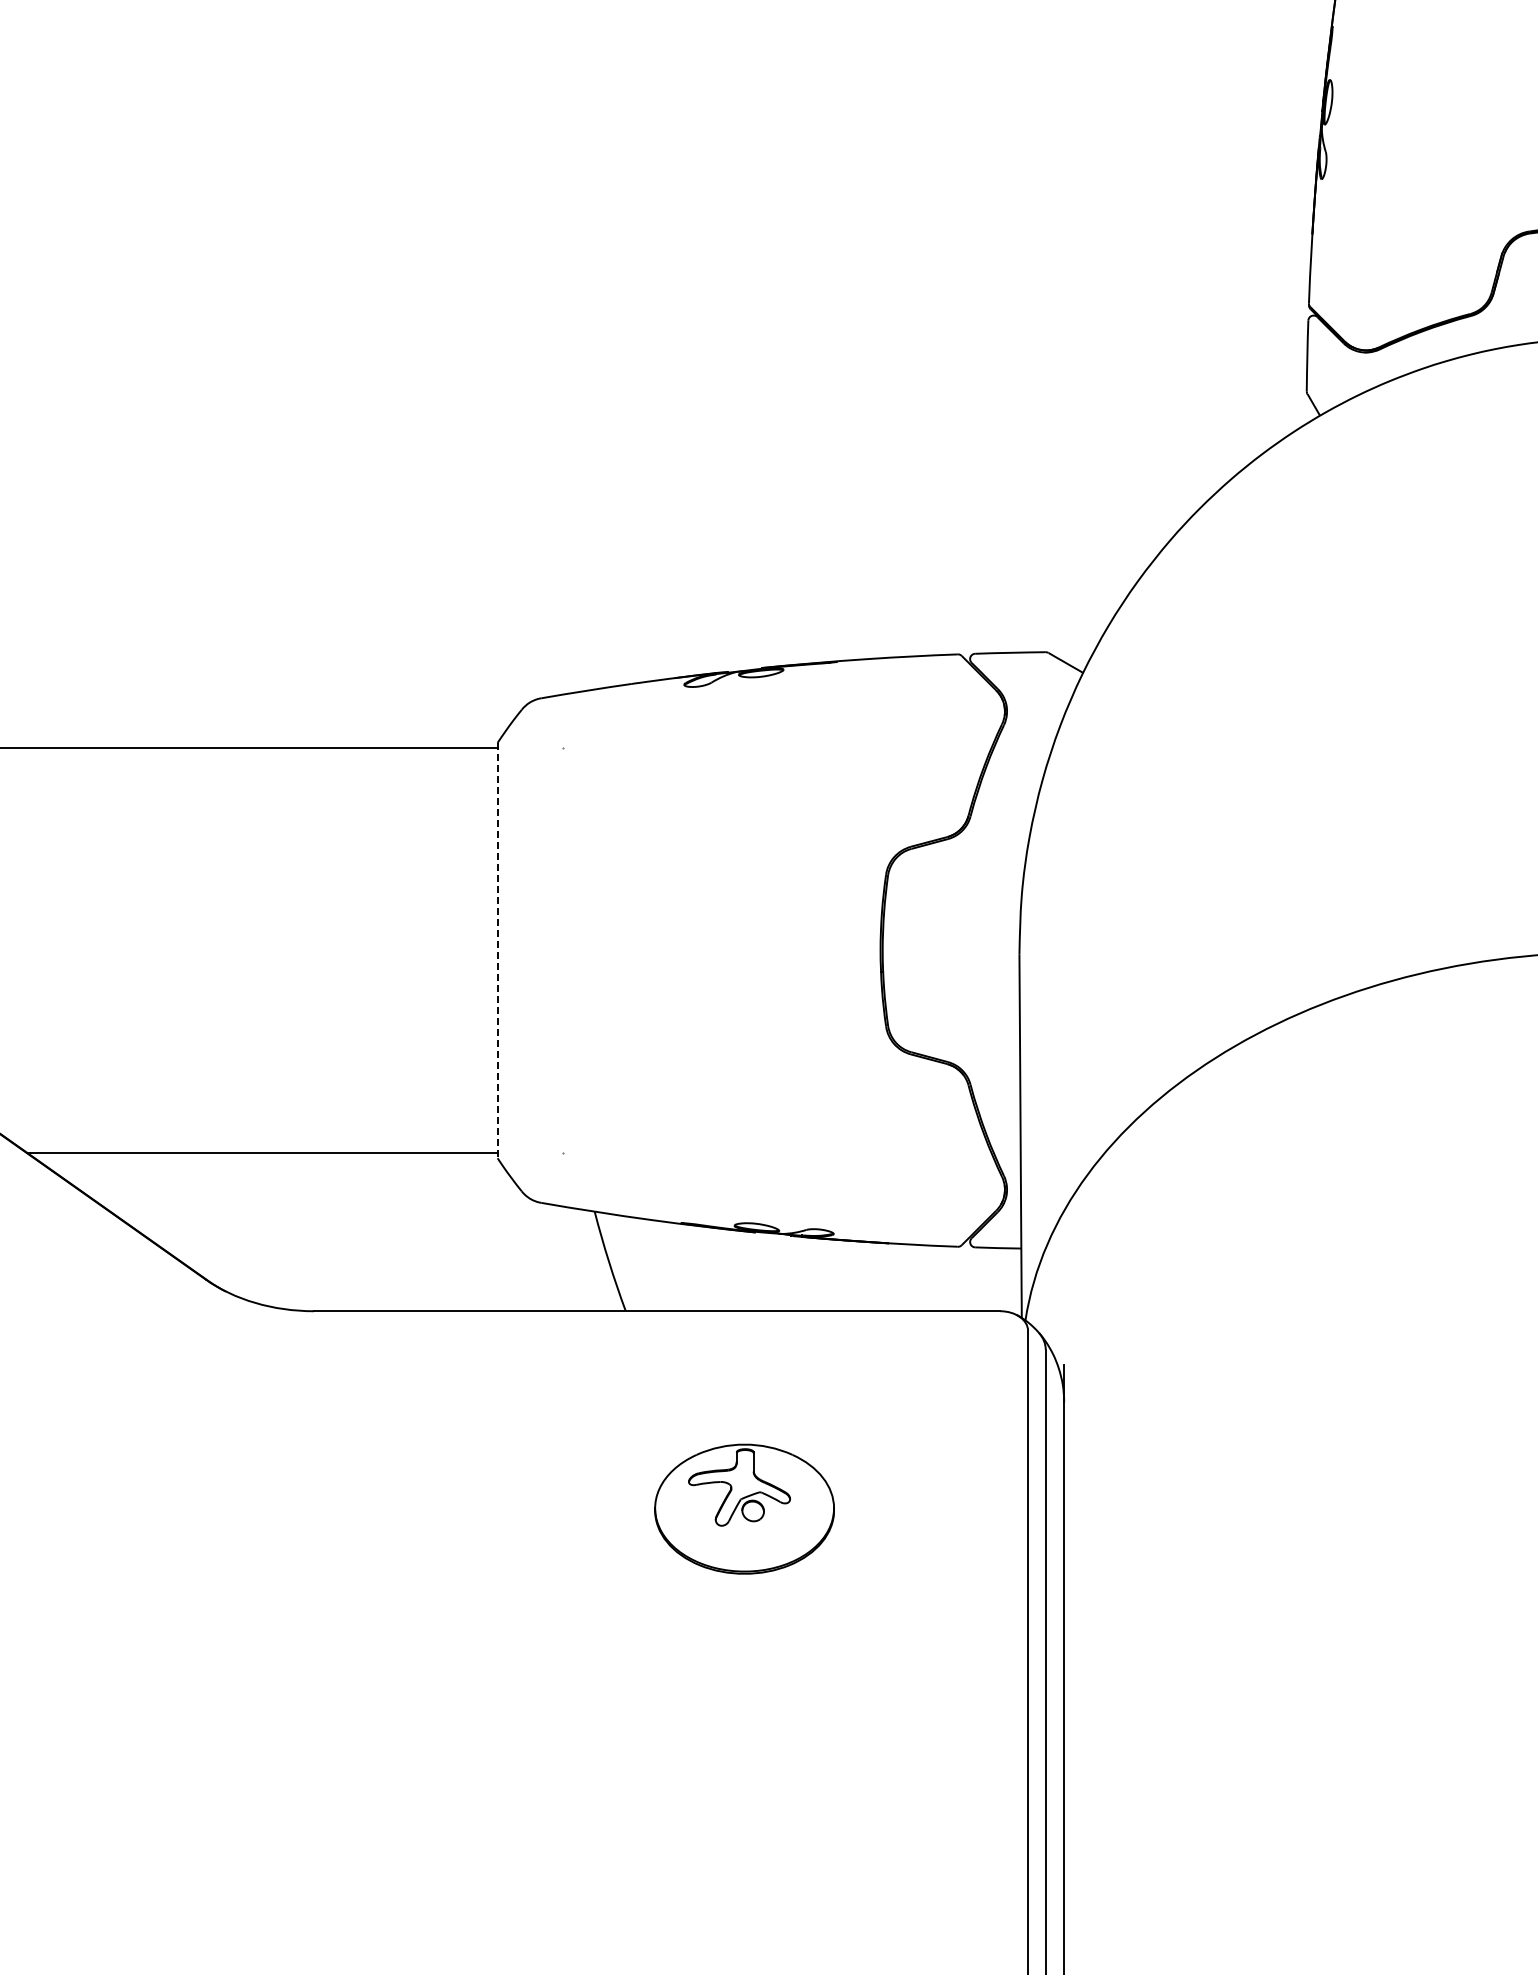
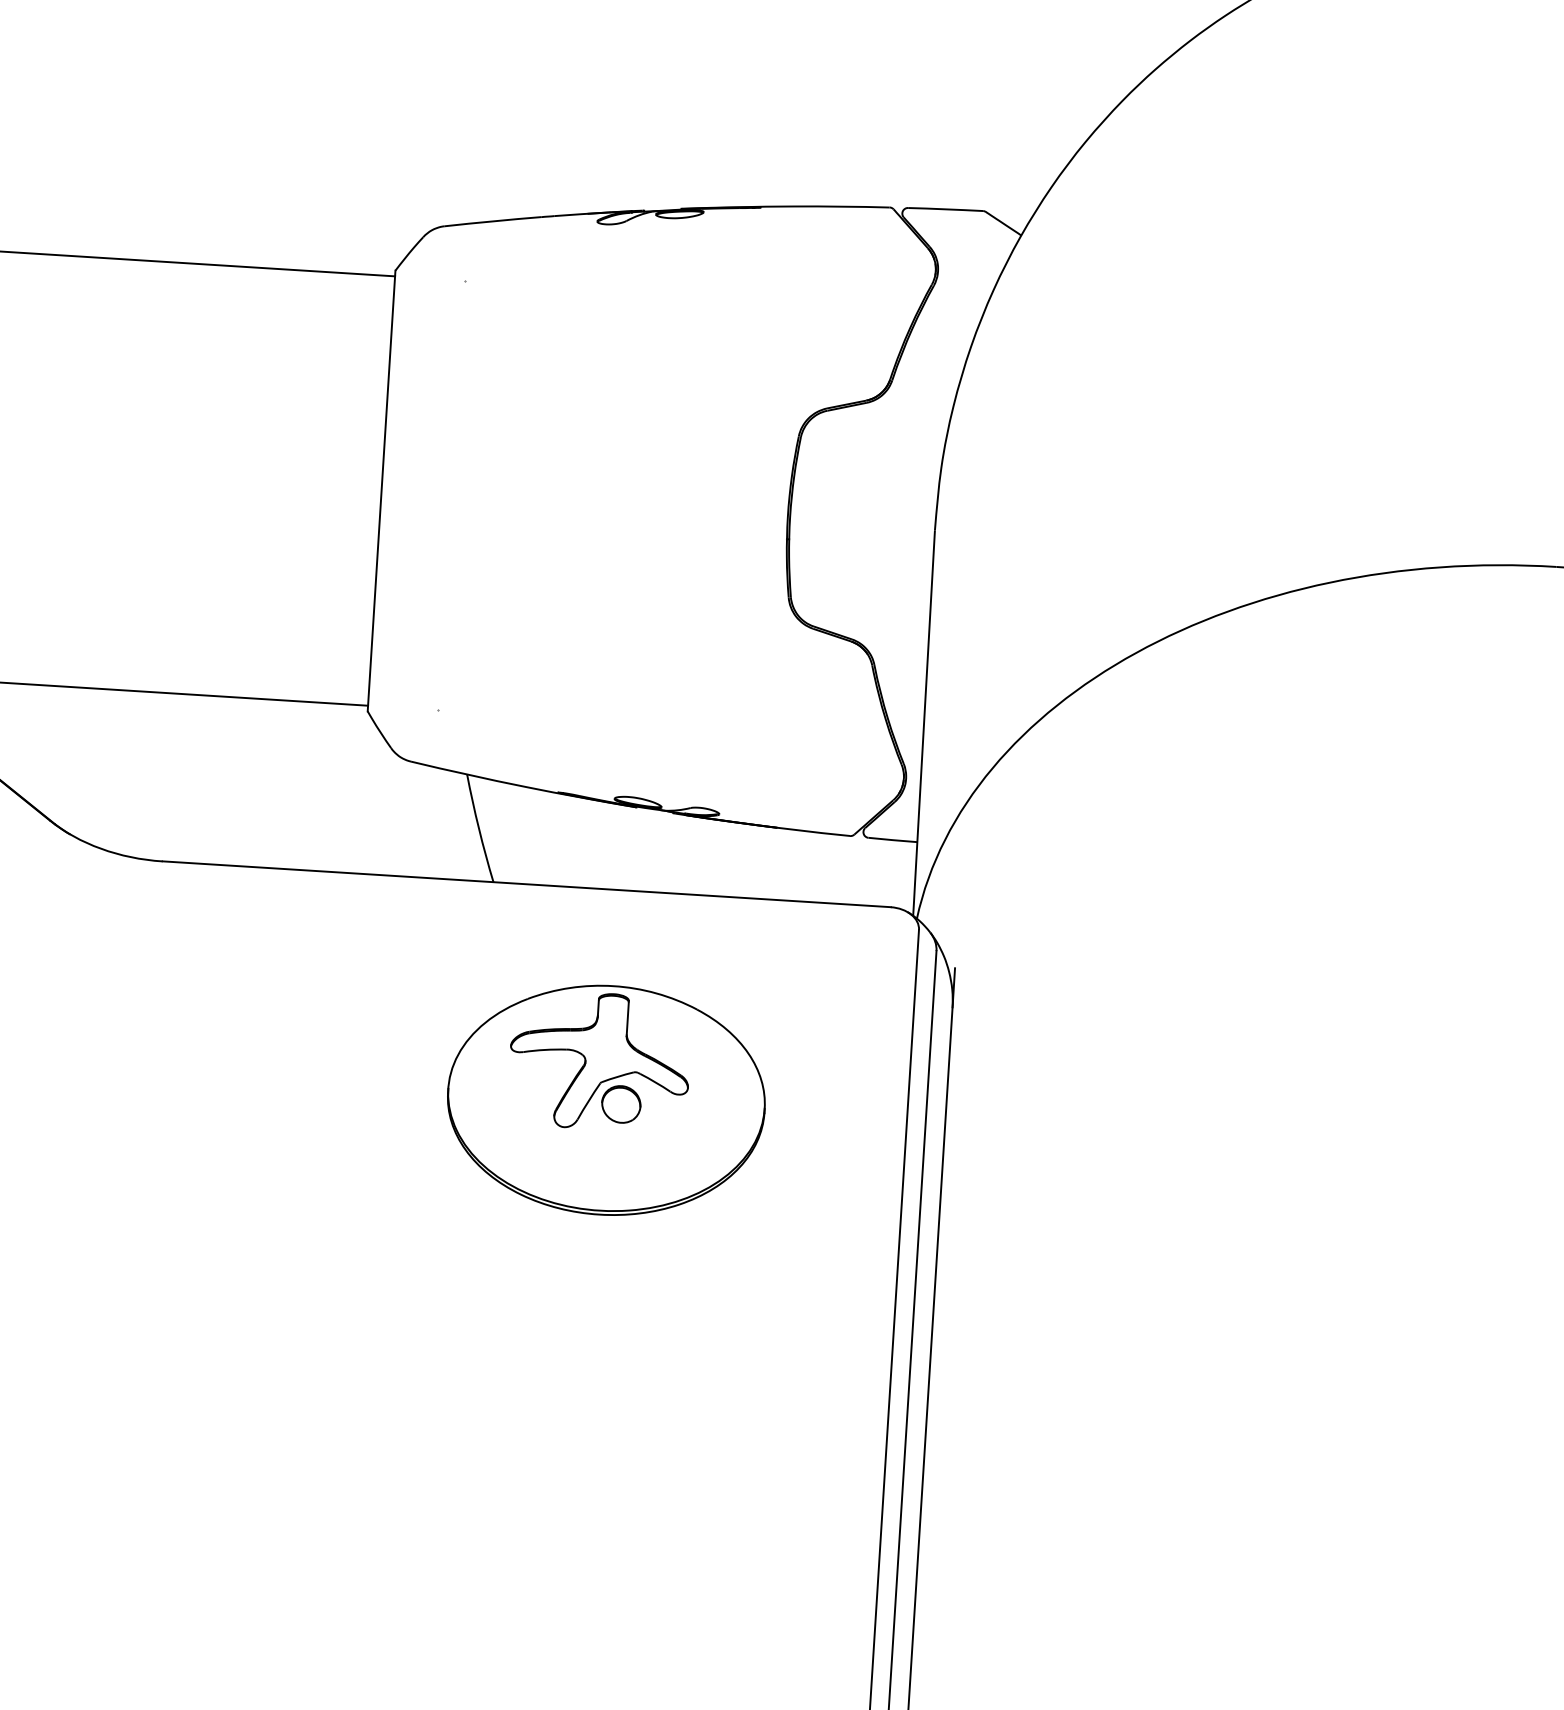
line: (497, 950) -> (381, 490), dashed -> solid
part: (744, 1508) -> (606, 1099), size x1.67

